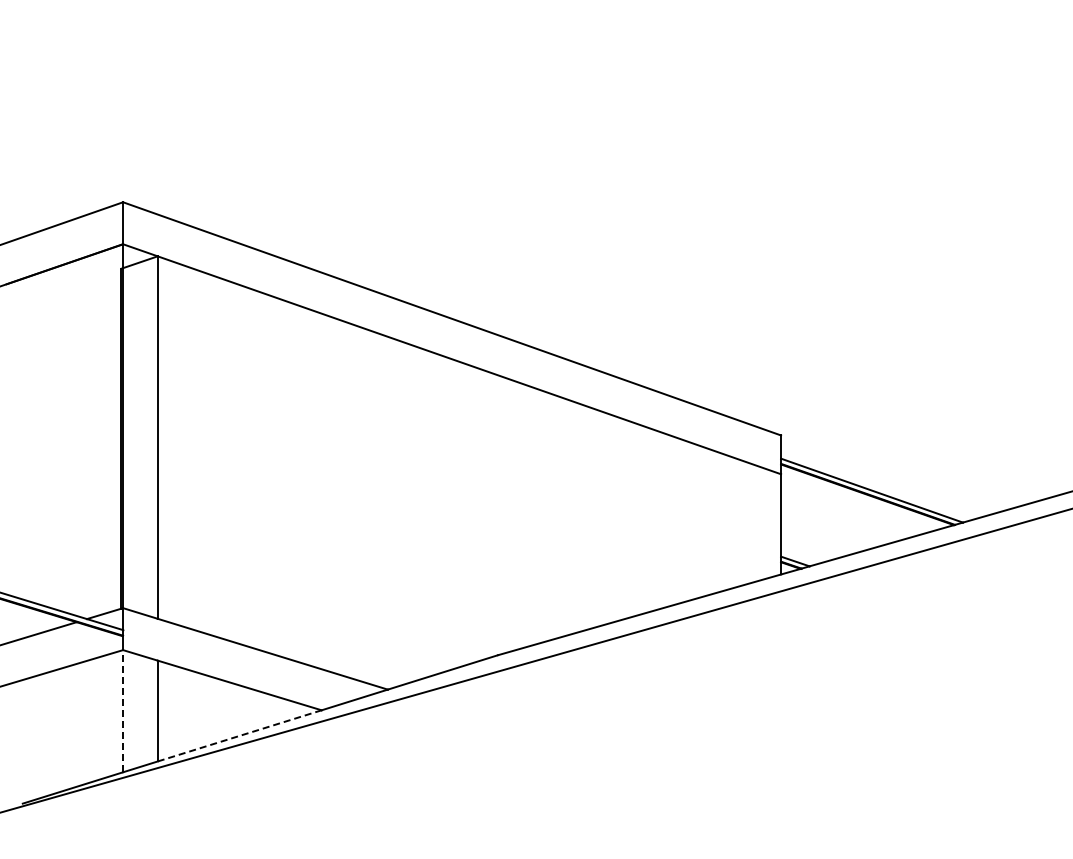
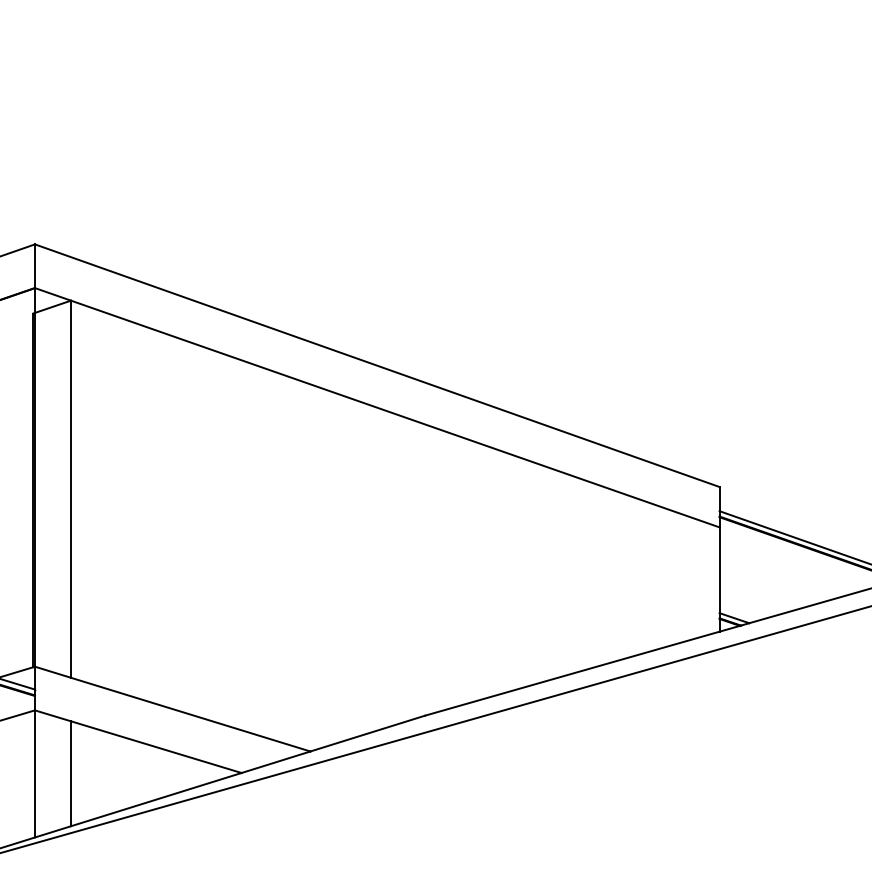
line: (123, 710) -> (35, 773), dashed -> solid
line: (239, 735) -> (156, 799), dashed -> solid

